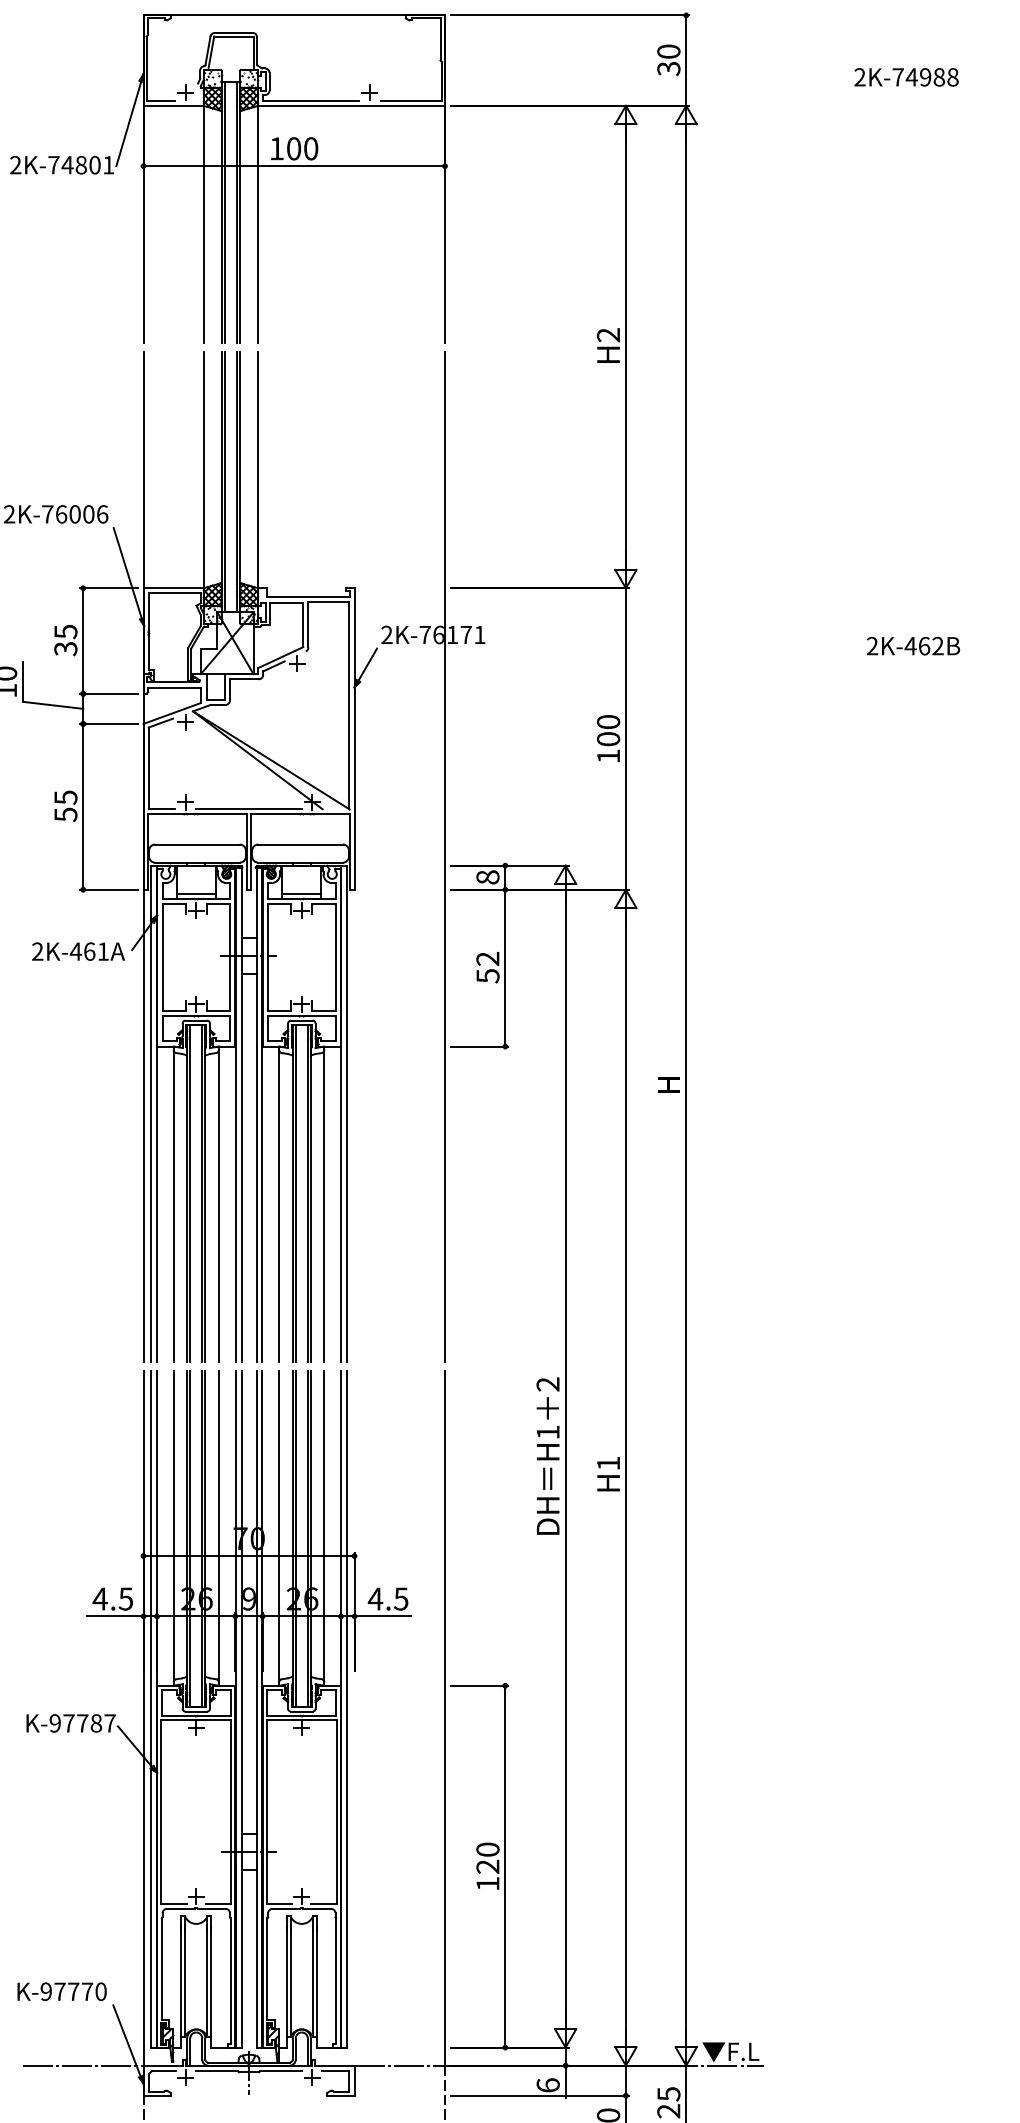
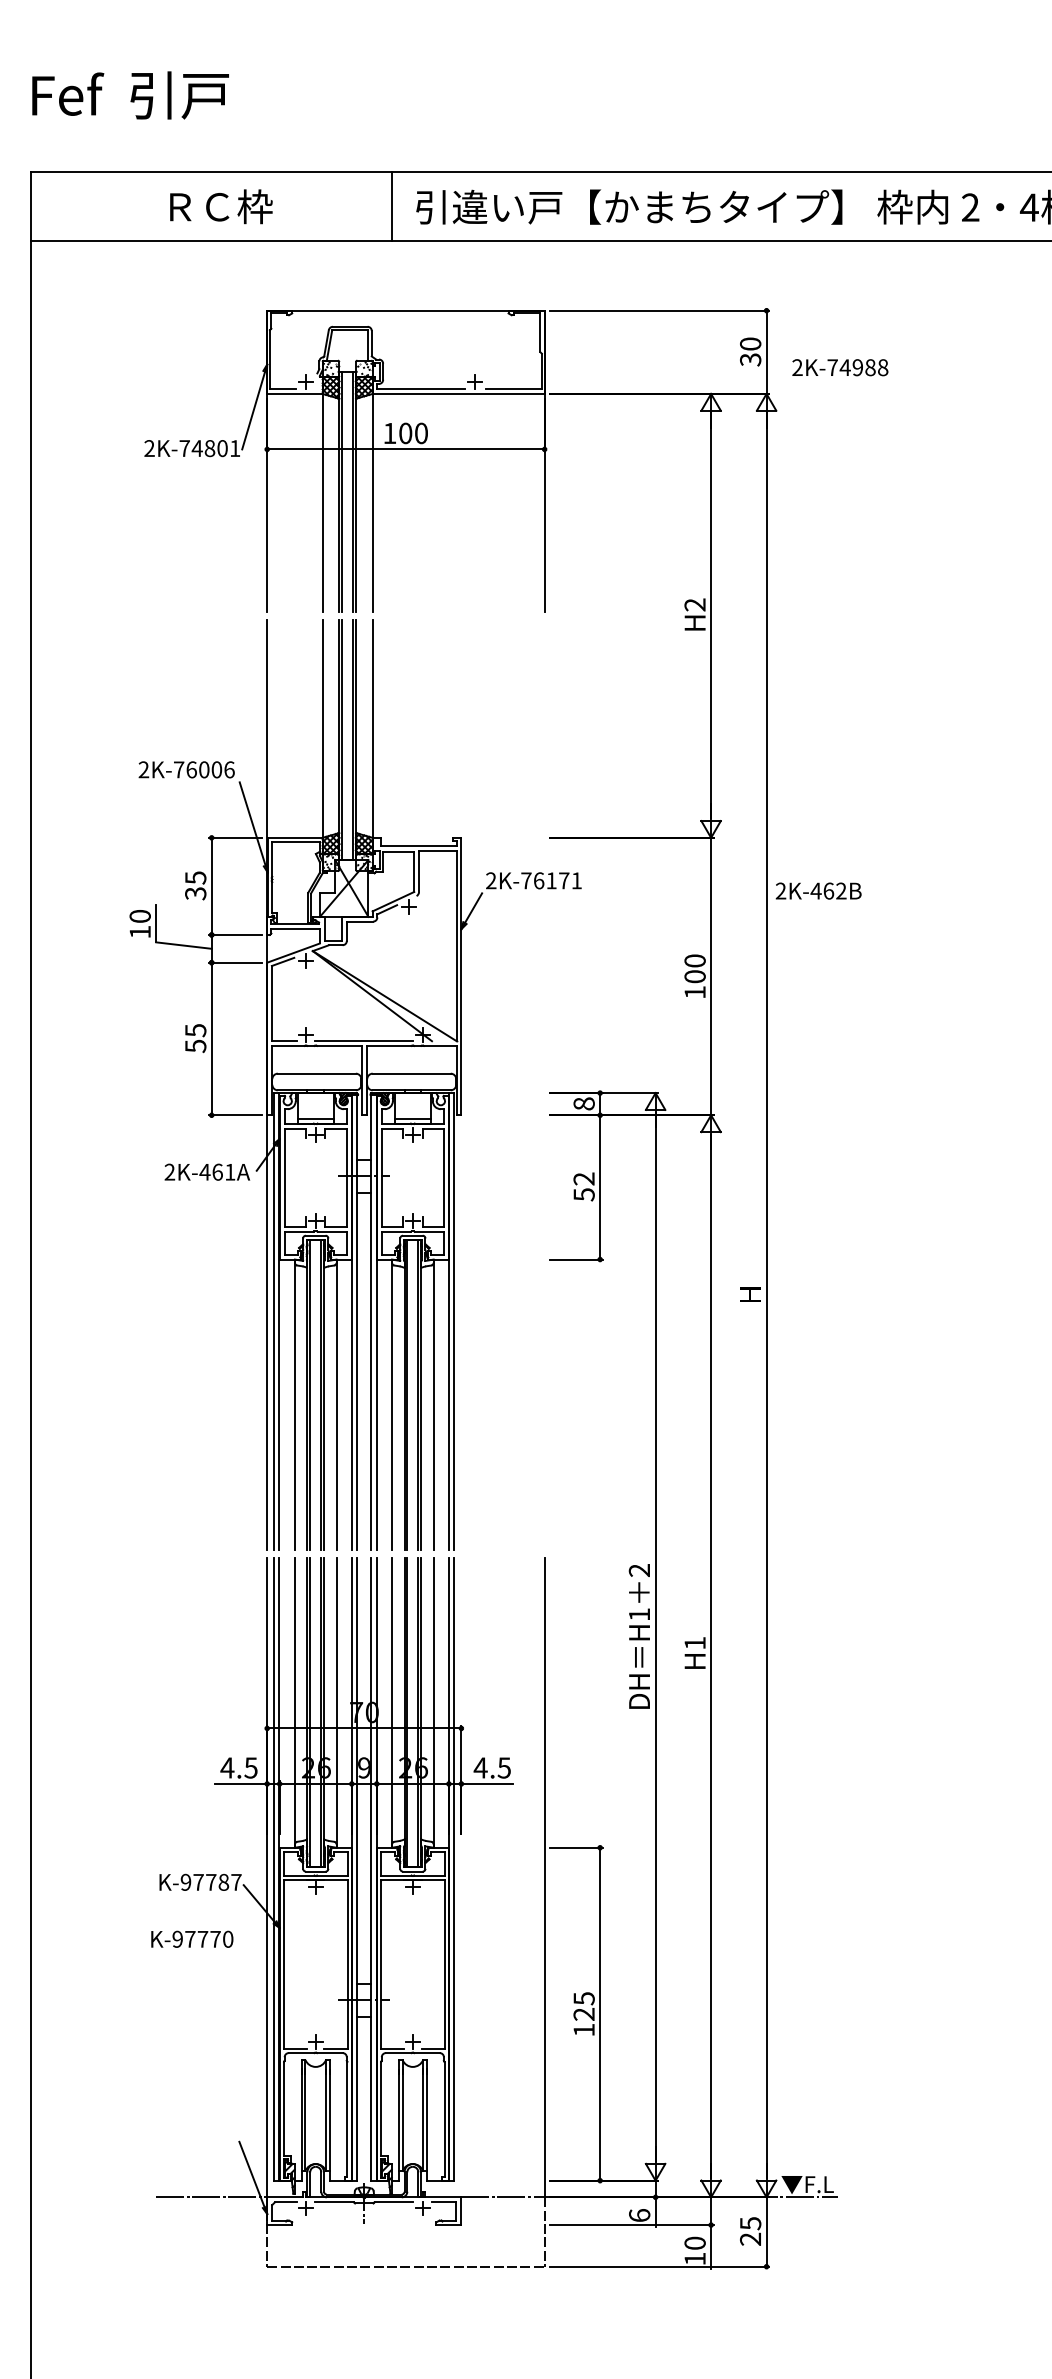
text: (906, 77) -> (840, 367), moved
text: (913, 645) -> (818, 890), moved
line: (444, 856) -> (544, 1084), removed
text: (487, 1849) -> (583, 1998), 120 -> 125
text: (62, 1990) -> (192, 1938), moved

